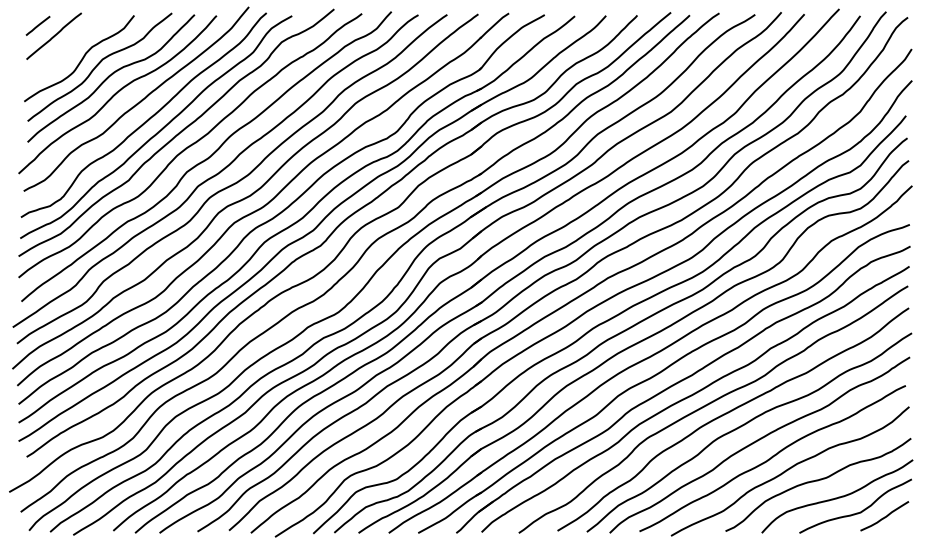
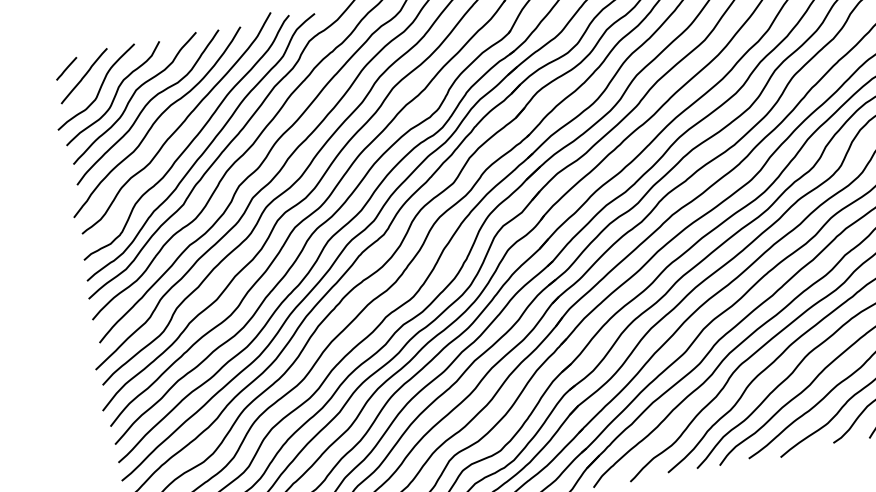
curve: (66, 51) -> (99, 88), added

